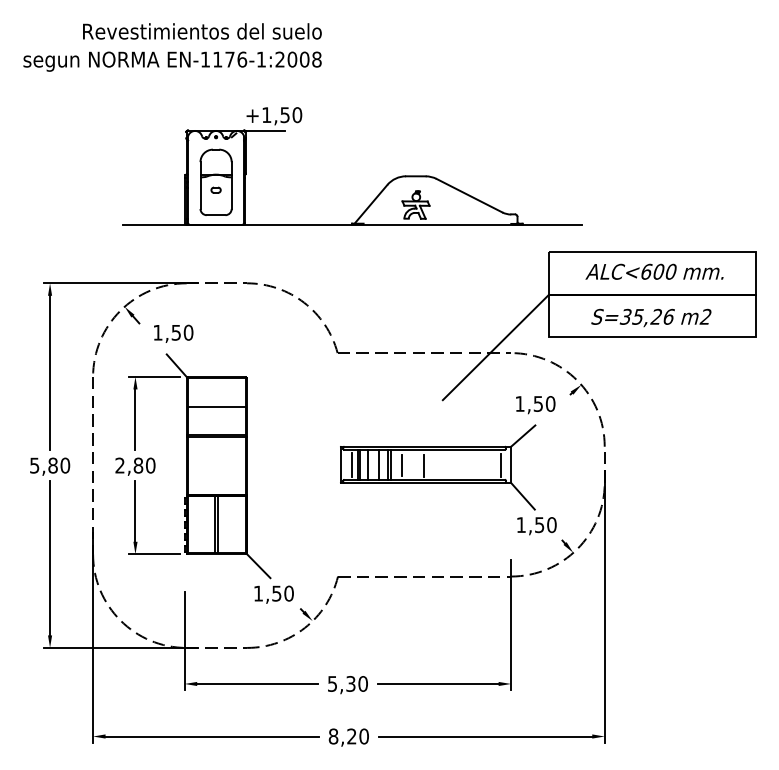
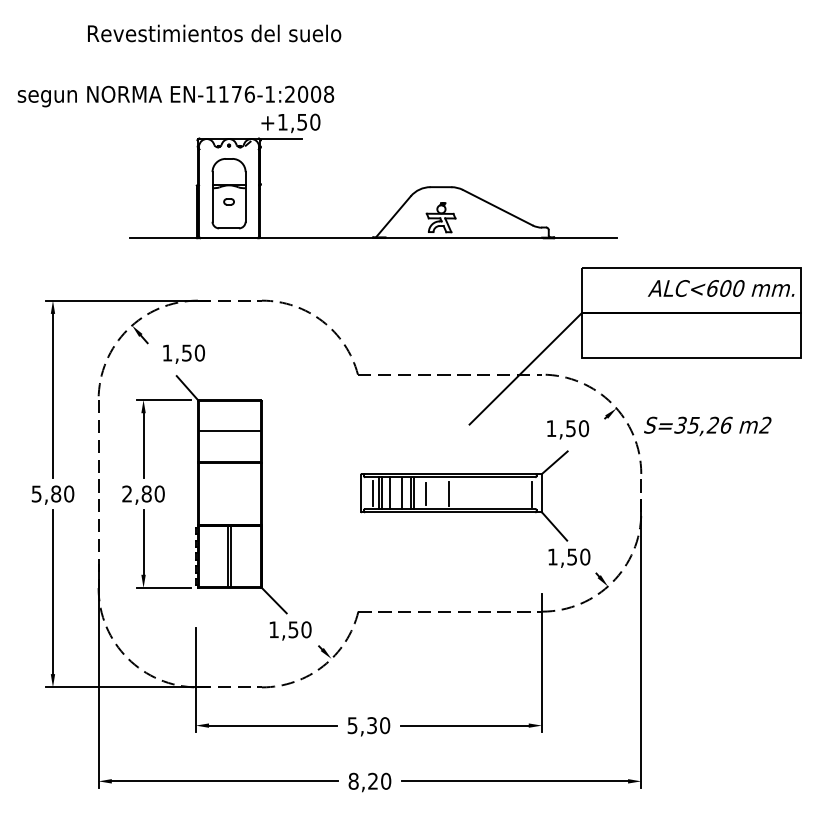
text: (172, 61) -> (175, 96), moved
text: (654, 271) -> (721, 288), moved
text: (651, 318) -> (707, 426), moved

